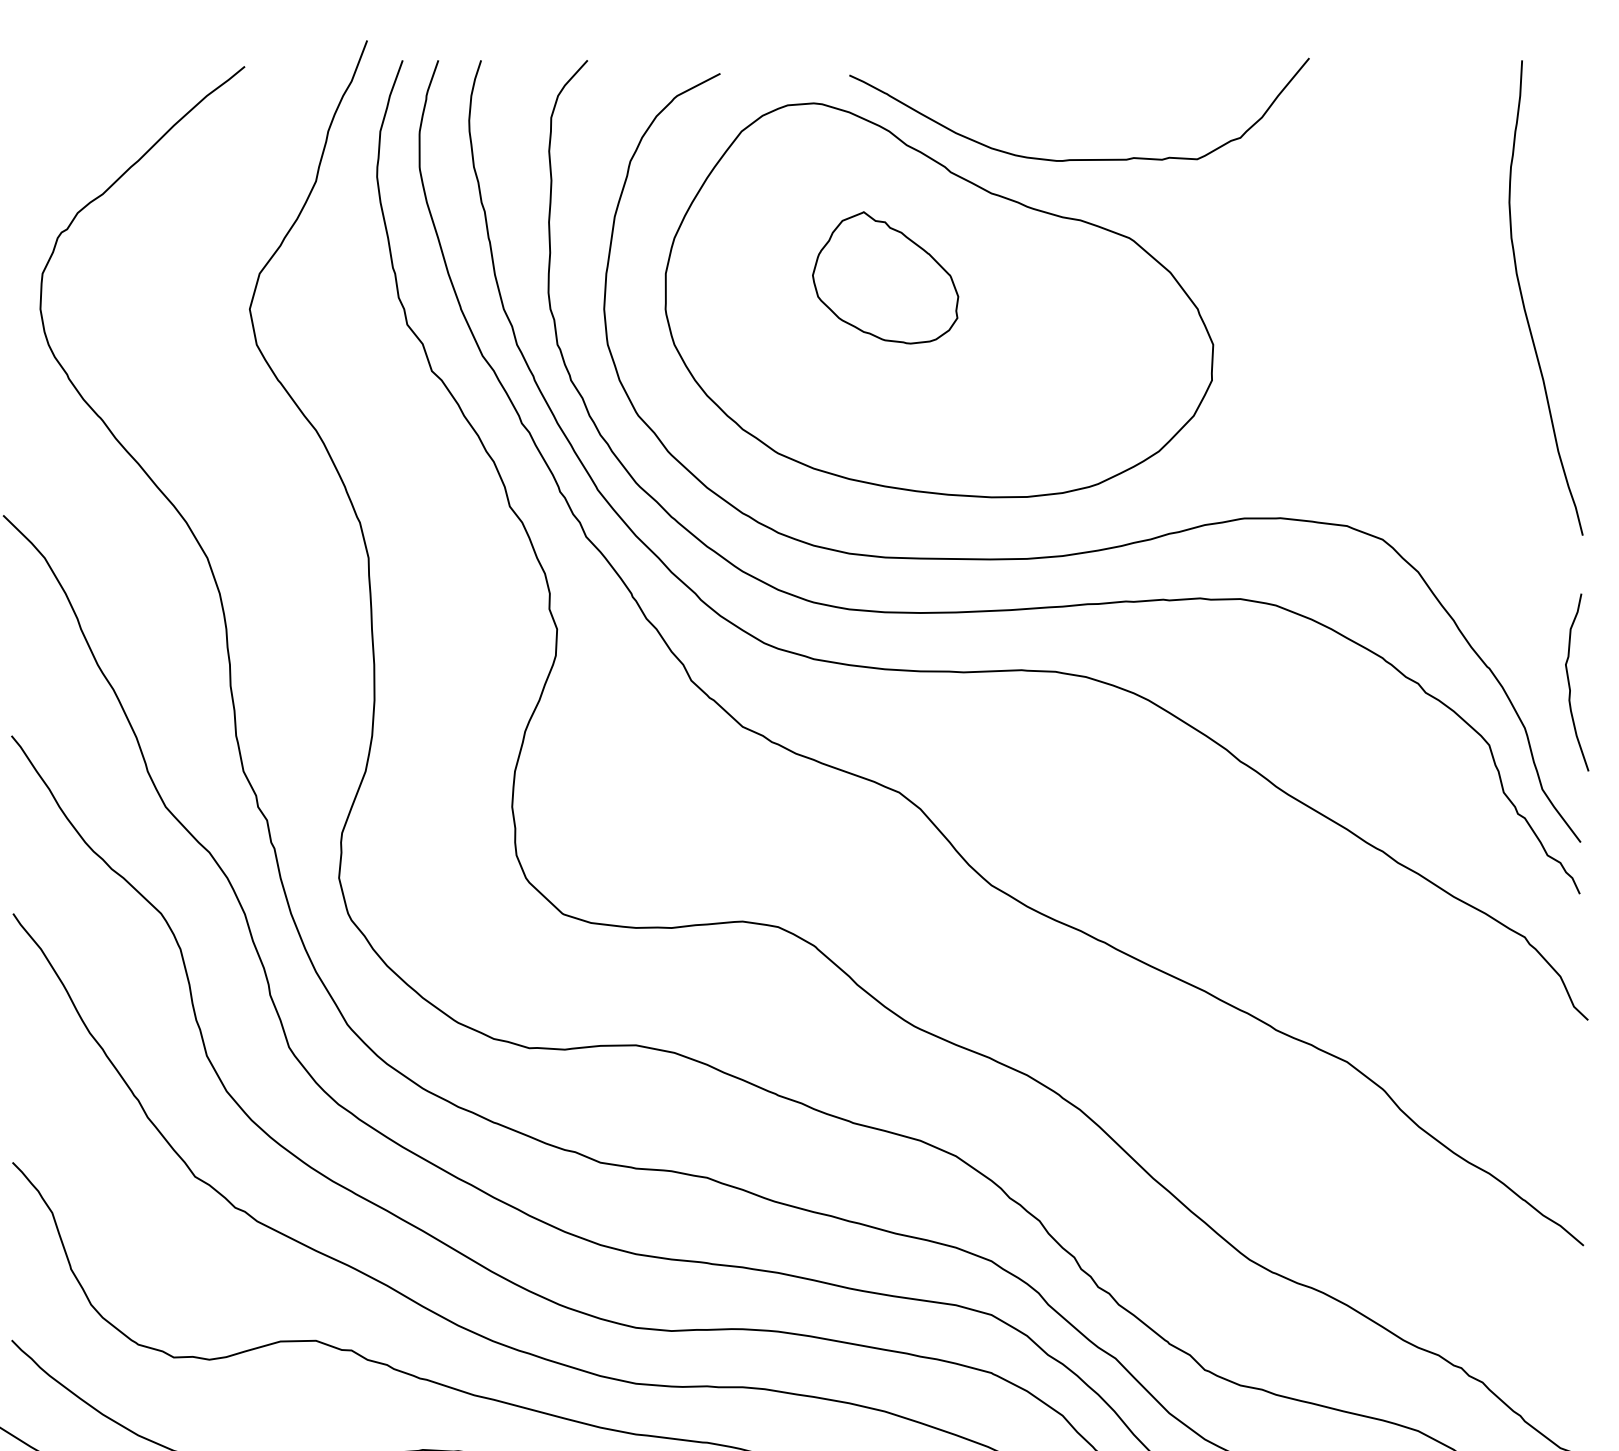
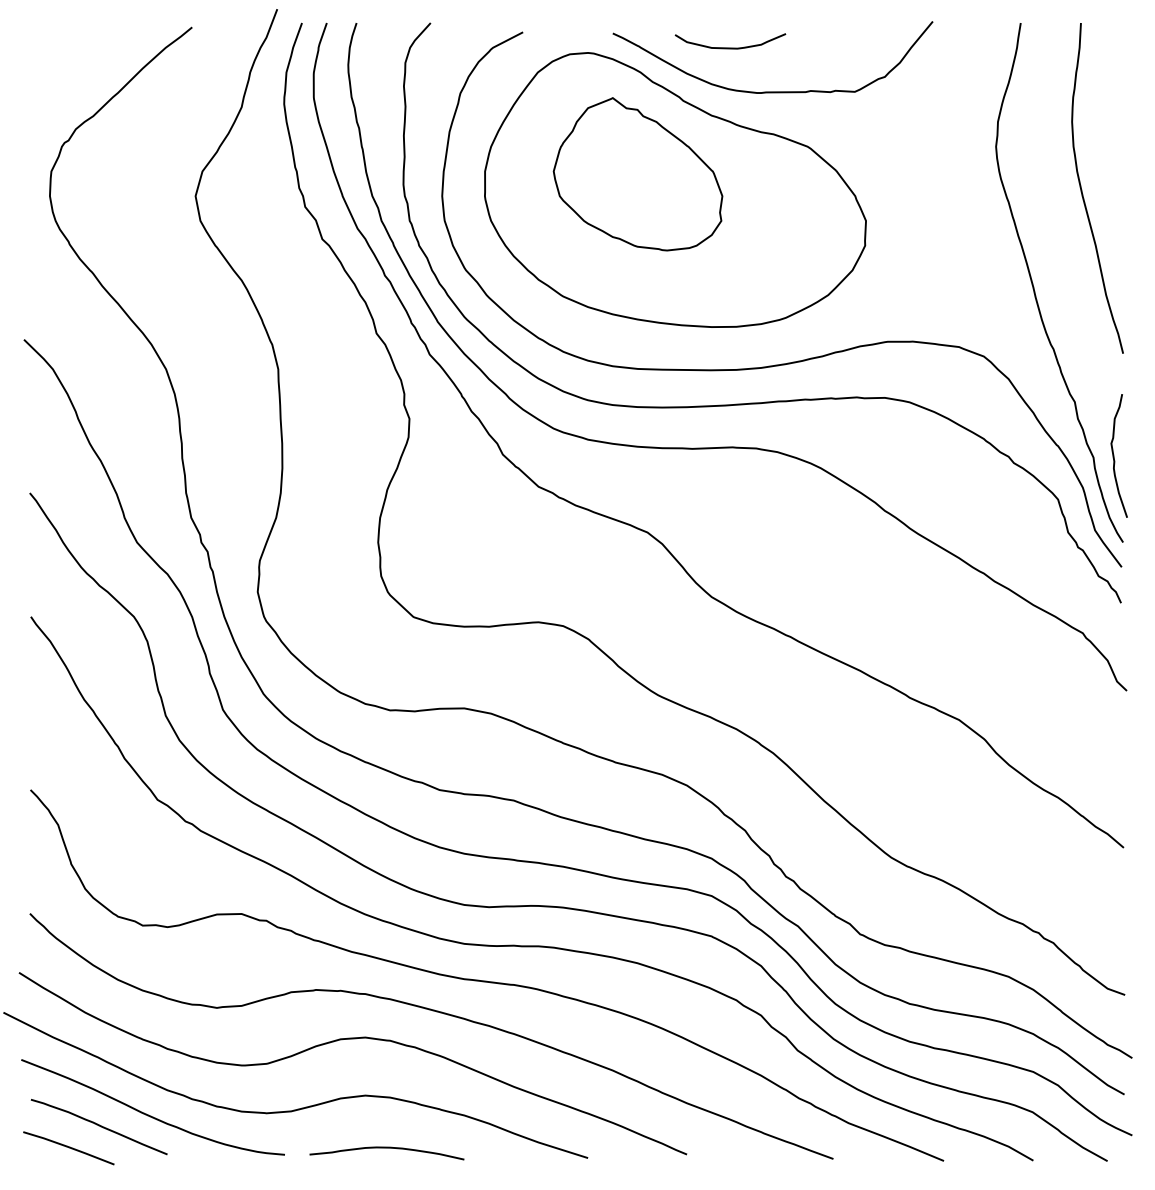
curve: (1018, 95) -> (730, 47), added
part: (884, 278) -> (637, 174), size x1.67
curve: (1455, 439) -> (1034, 286), added

